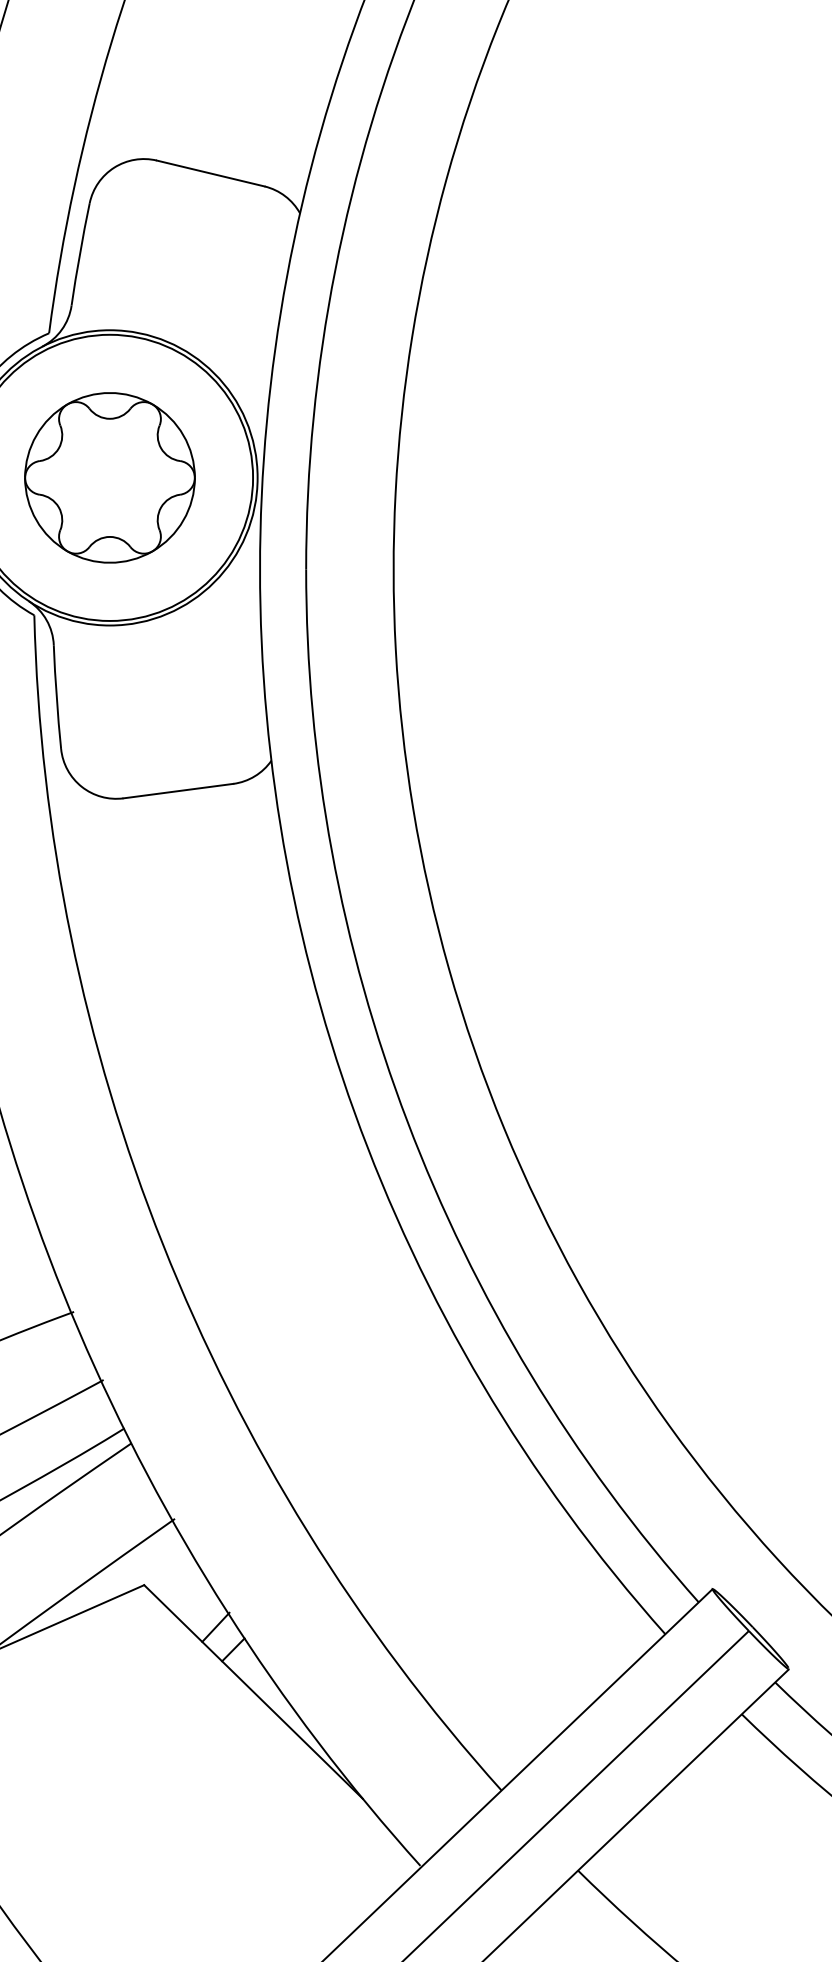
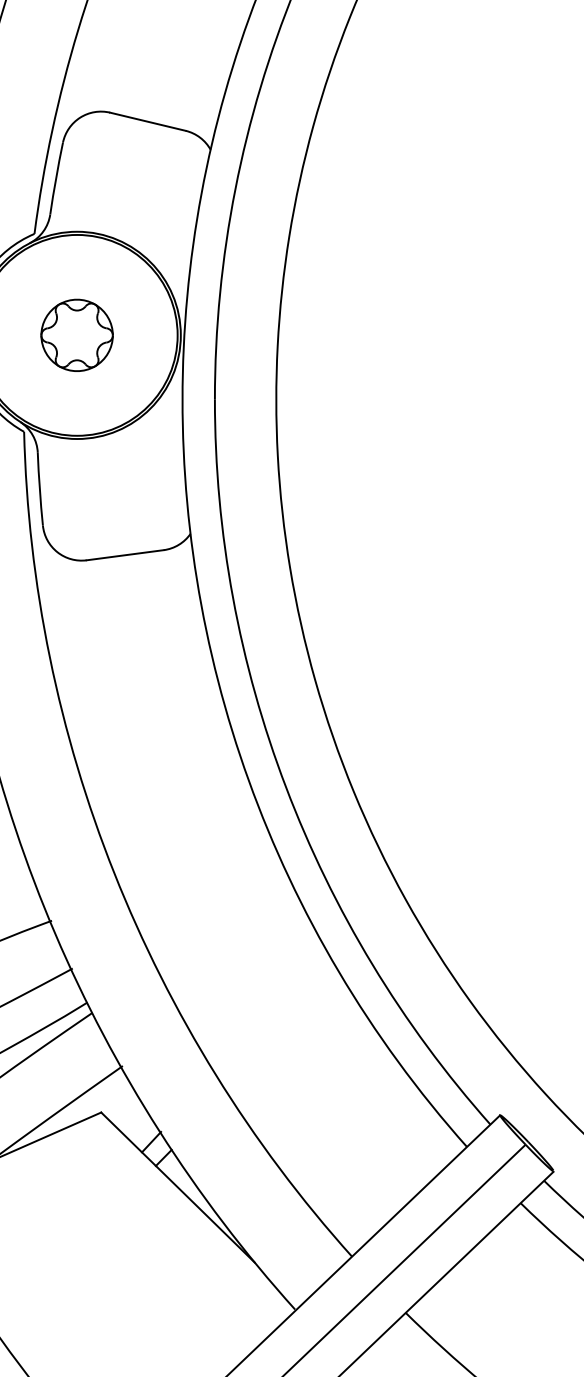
part: (108, 478) -> (76, 335), size x0.6

